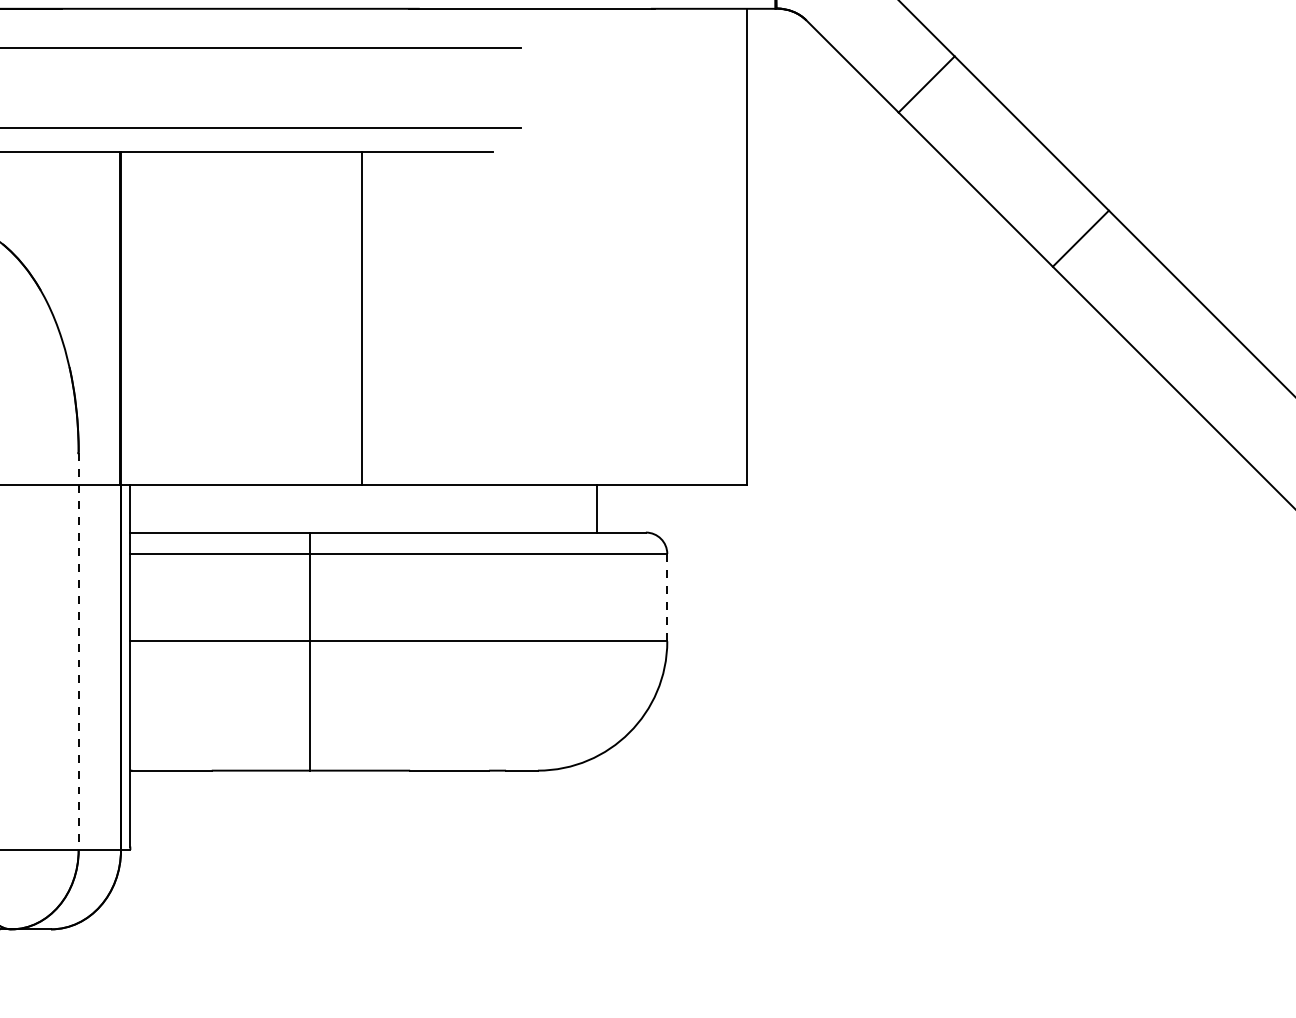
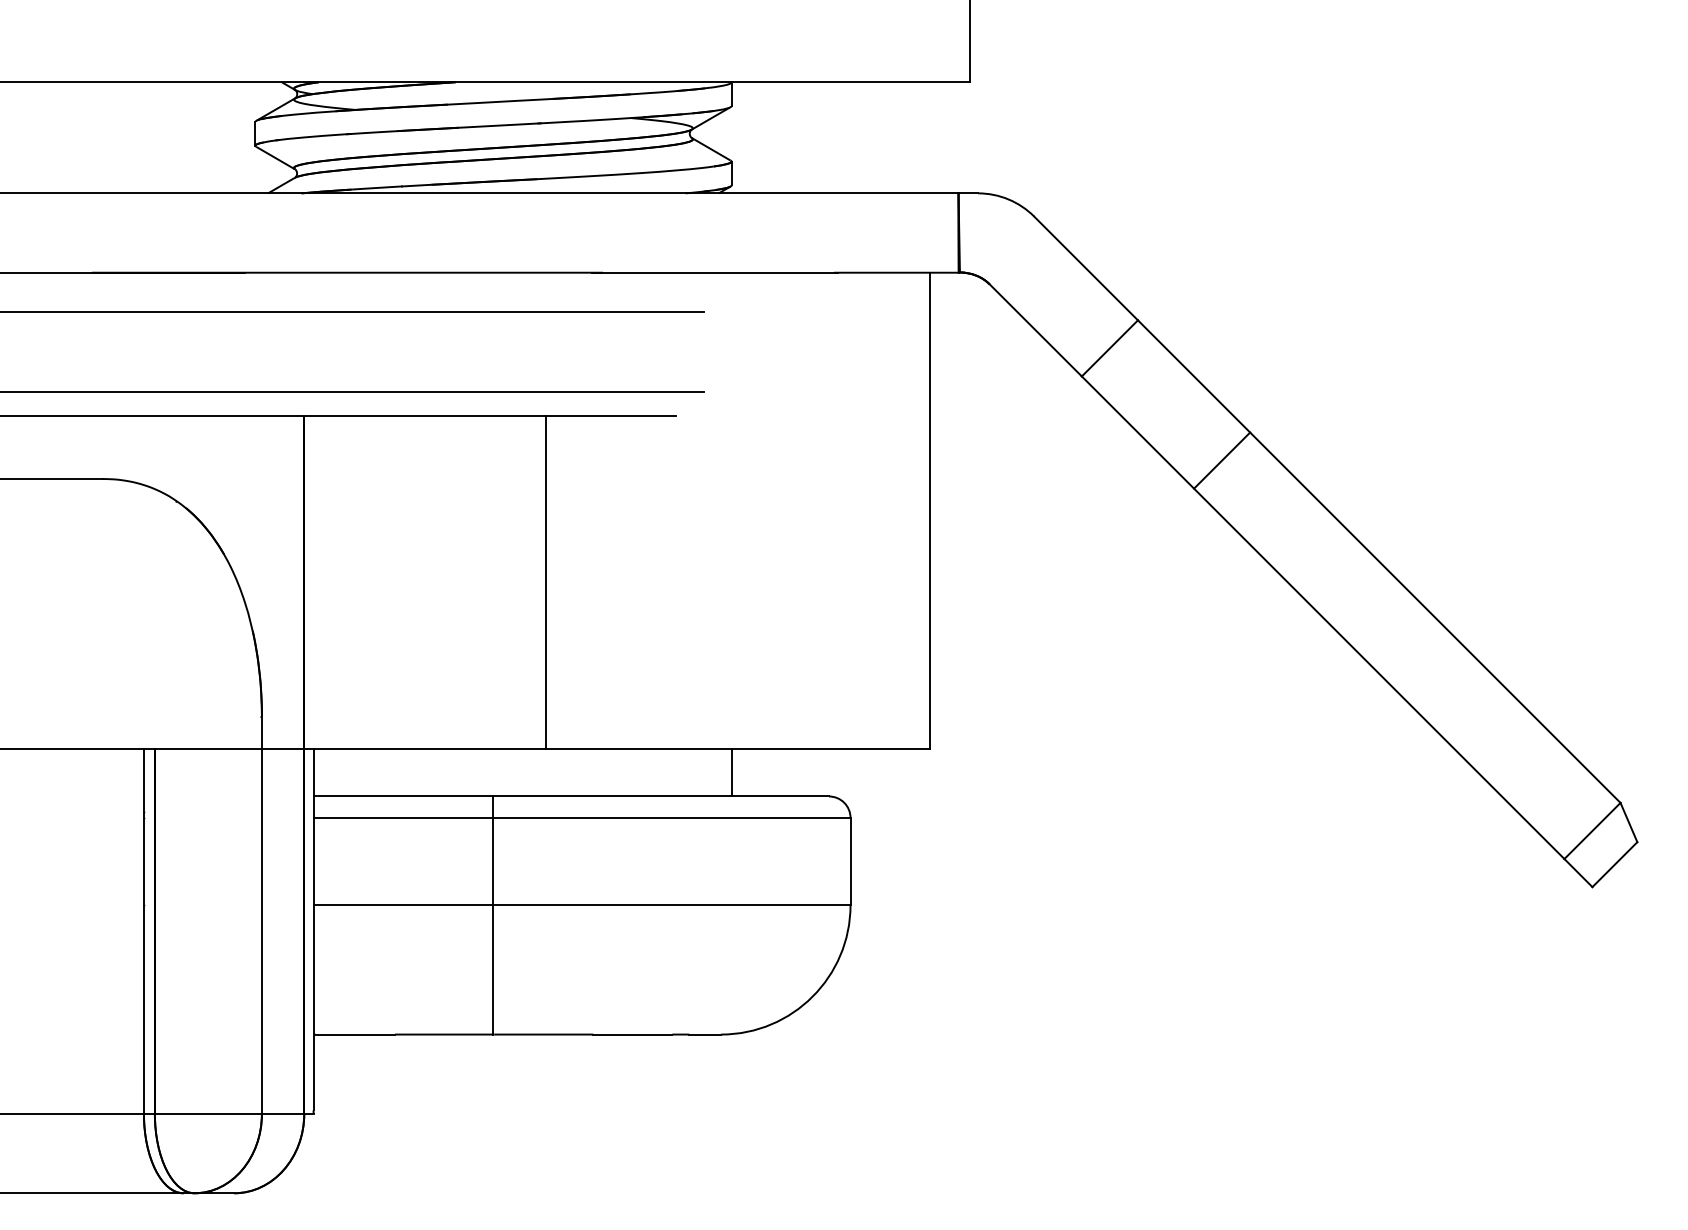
line: (1081, 238) -> (1222, 460), moved
line: (597, 508) -> (731, 772), moved
line: (667, 597) -> (850, 861), dashed -> solid
line: (78, 651) -> (261, 915), dashed -> solid

